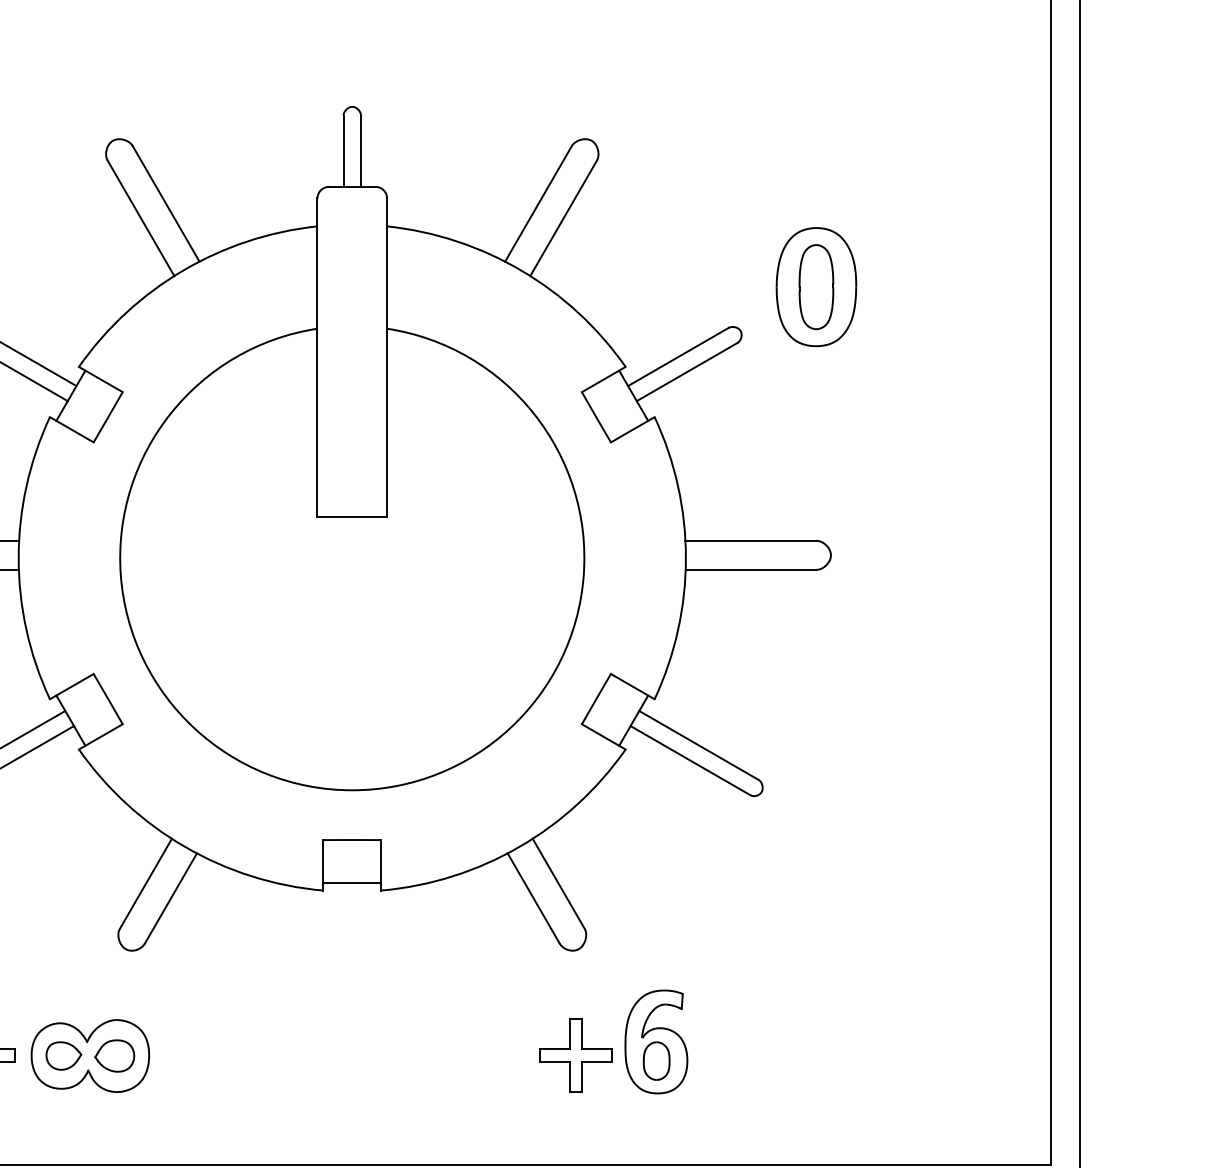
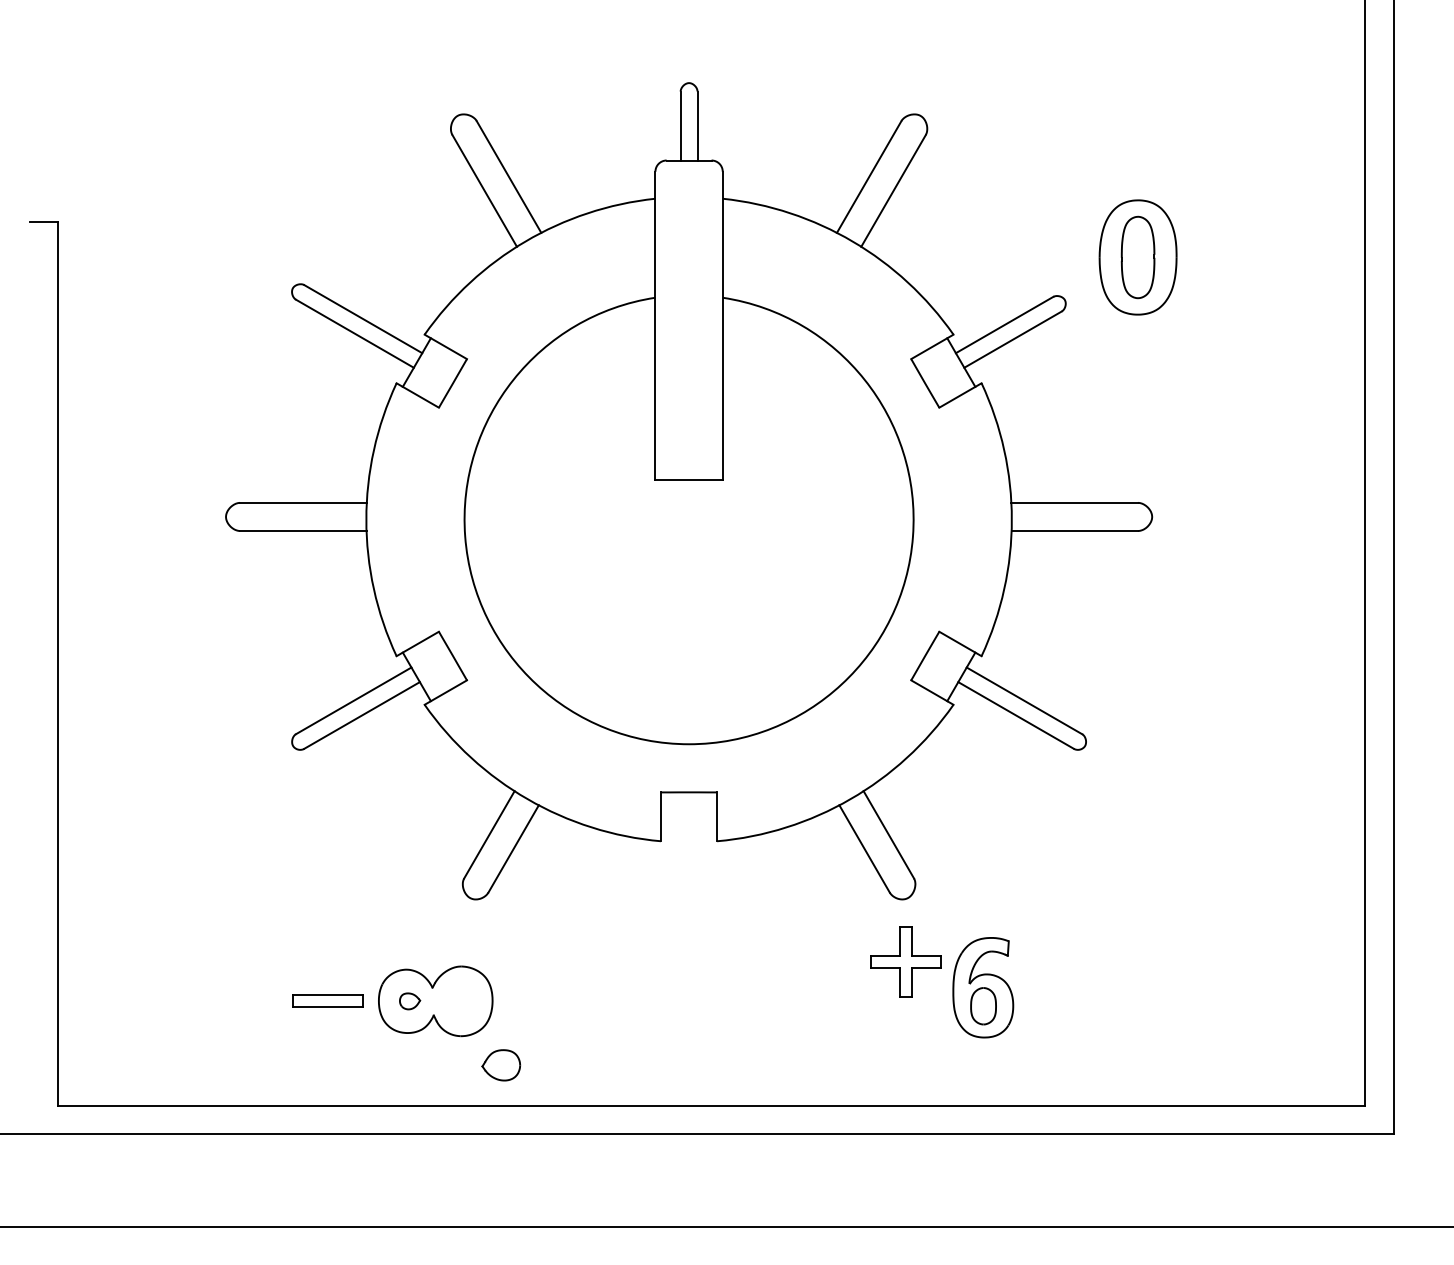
line: (352, 883) -> (689, 834), removed
part: (575, 1055) -> (905, 961), moved
part: (63, 1056) -> (409, 1001), size x0.6
part: (114, 1056) -> (501, 1065), moved

